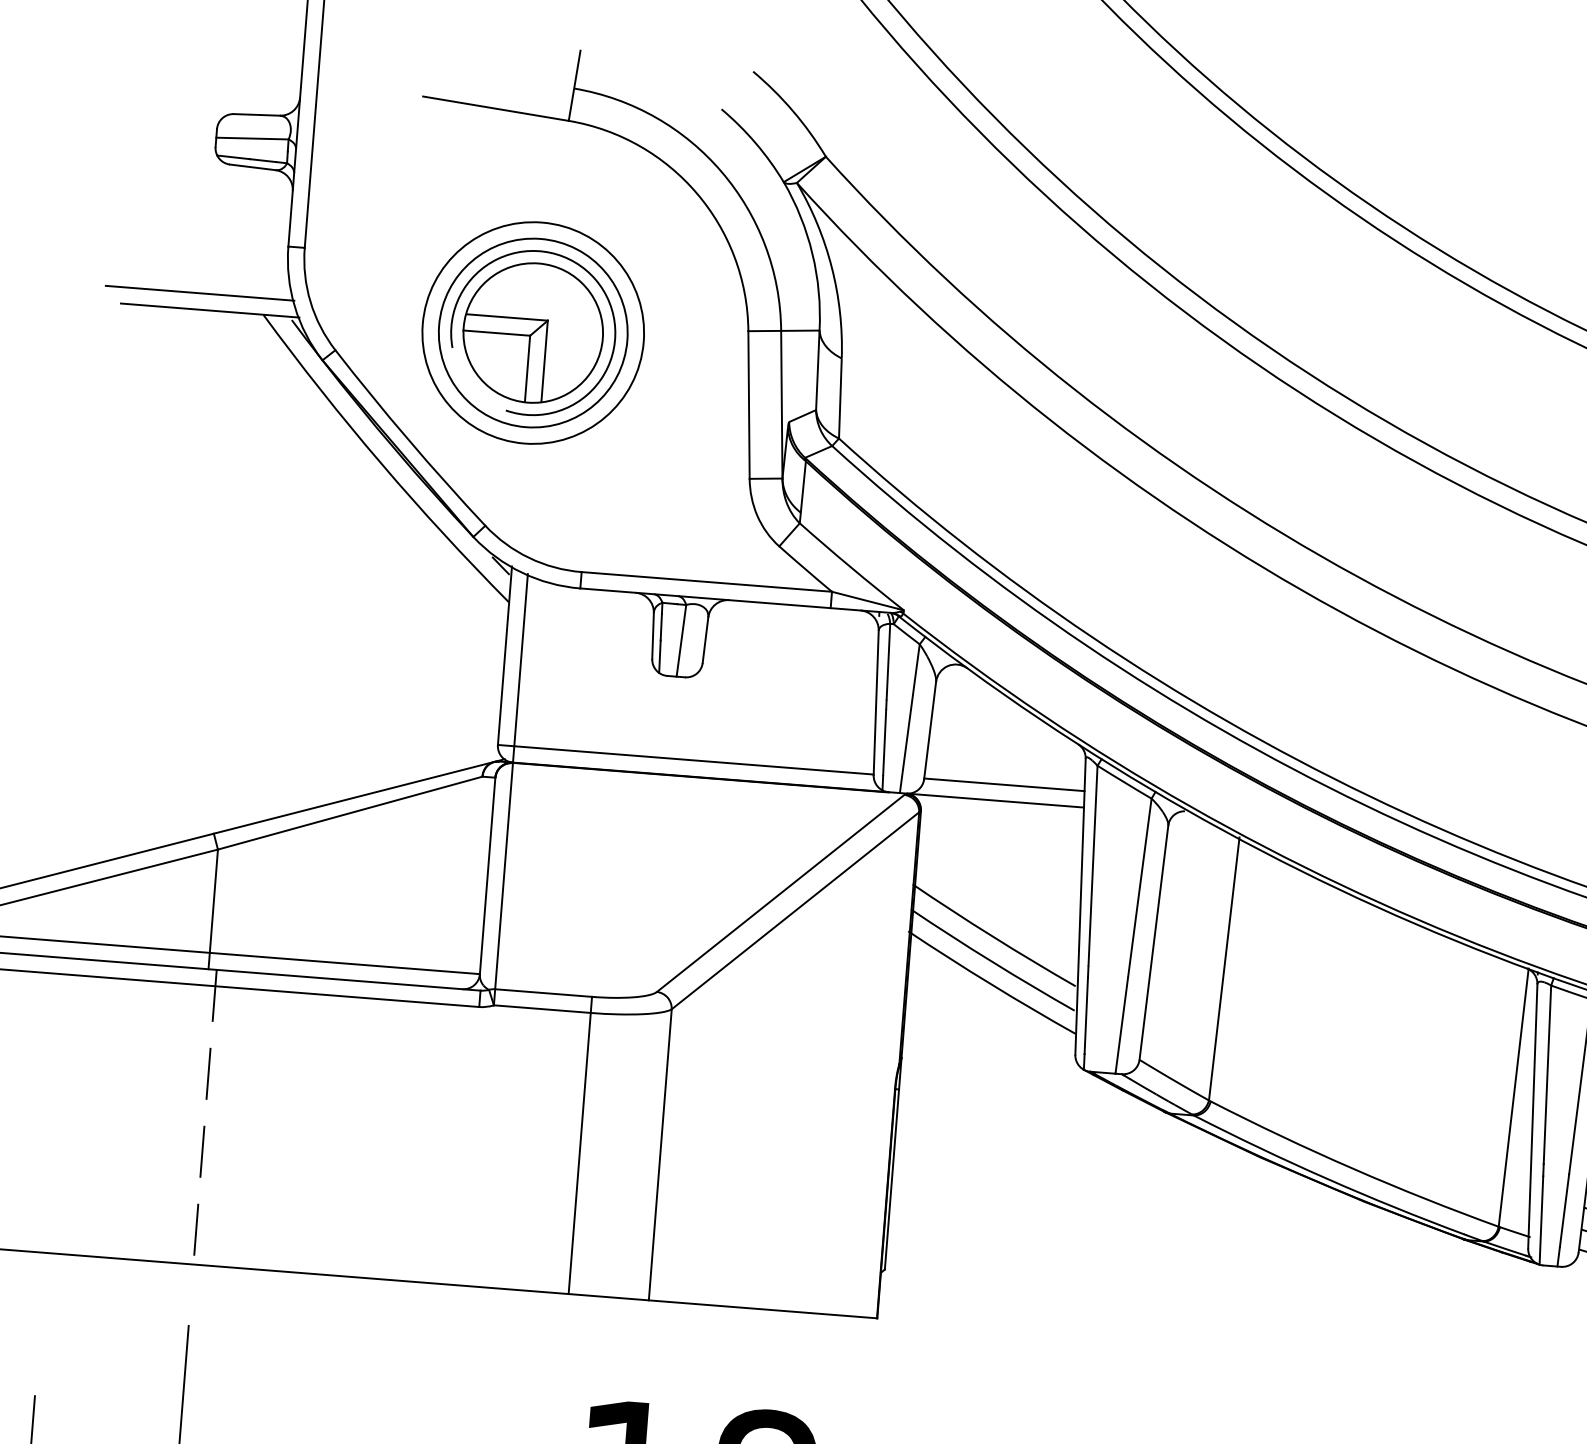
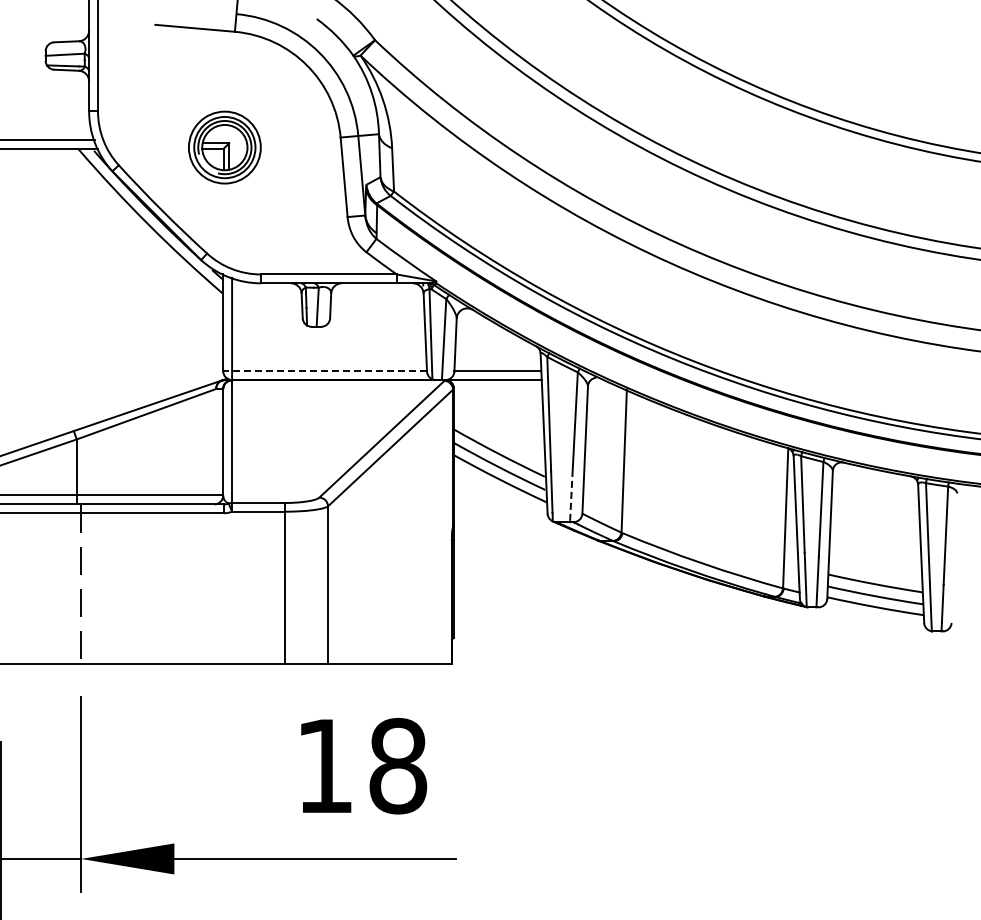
part: (532, 332) -> (224, 147), size x0.6
line: (686, 760) -> (325, 371), solid -> dashed
line: (1121, 1026) -> (571, 496), solid -> dashed

